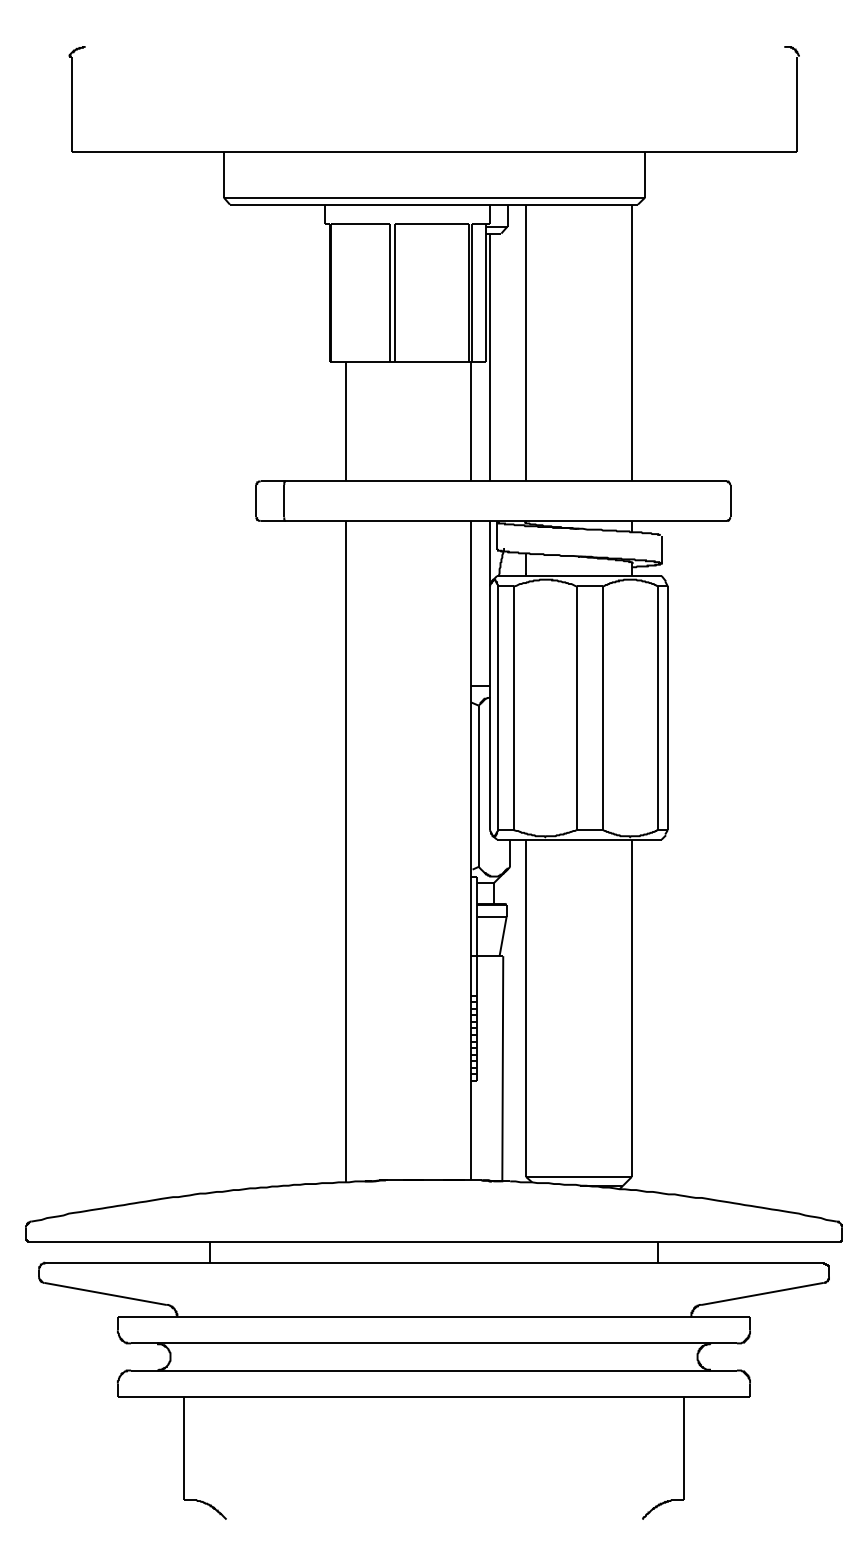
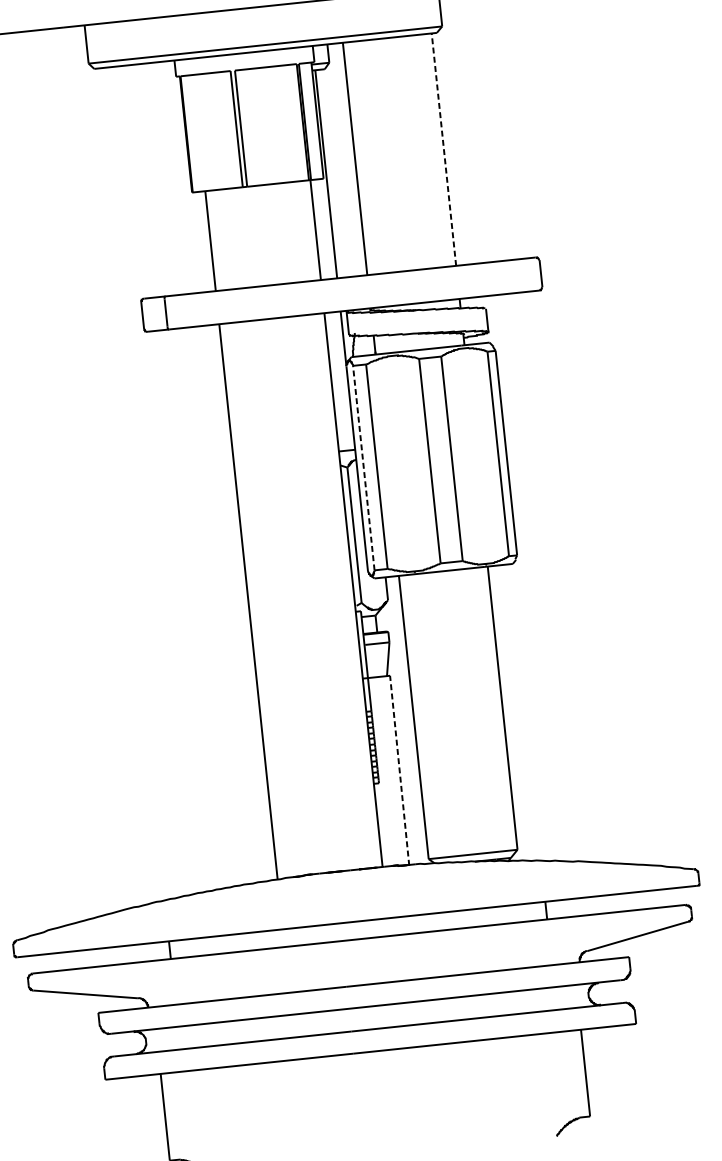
line: (631, 342) -> (443, 149), solid -> dashed
line: (498, 708) -> (364, 468), solid -> dashed
line: (502, 1068) -> (399, 770), solid -> dashed

